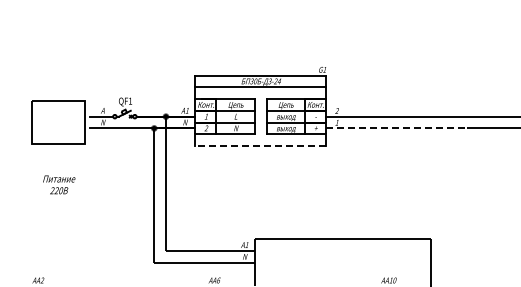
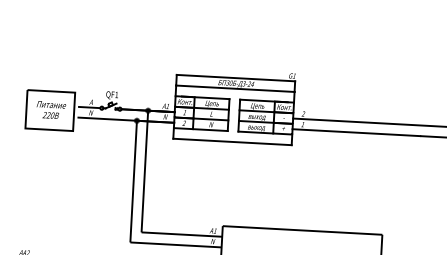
line: (397, 128) -> (357, 132), dashed -> solid
line: (260, 146) -> (232, 142), dashed -> solid
text: (59, 184) -> (51, 109), moved

